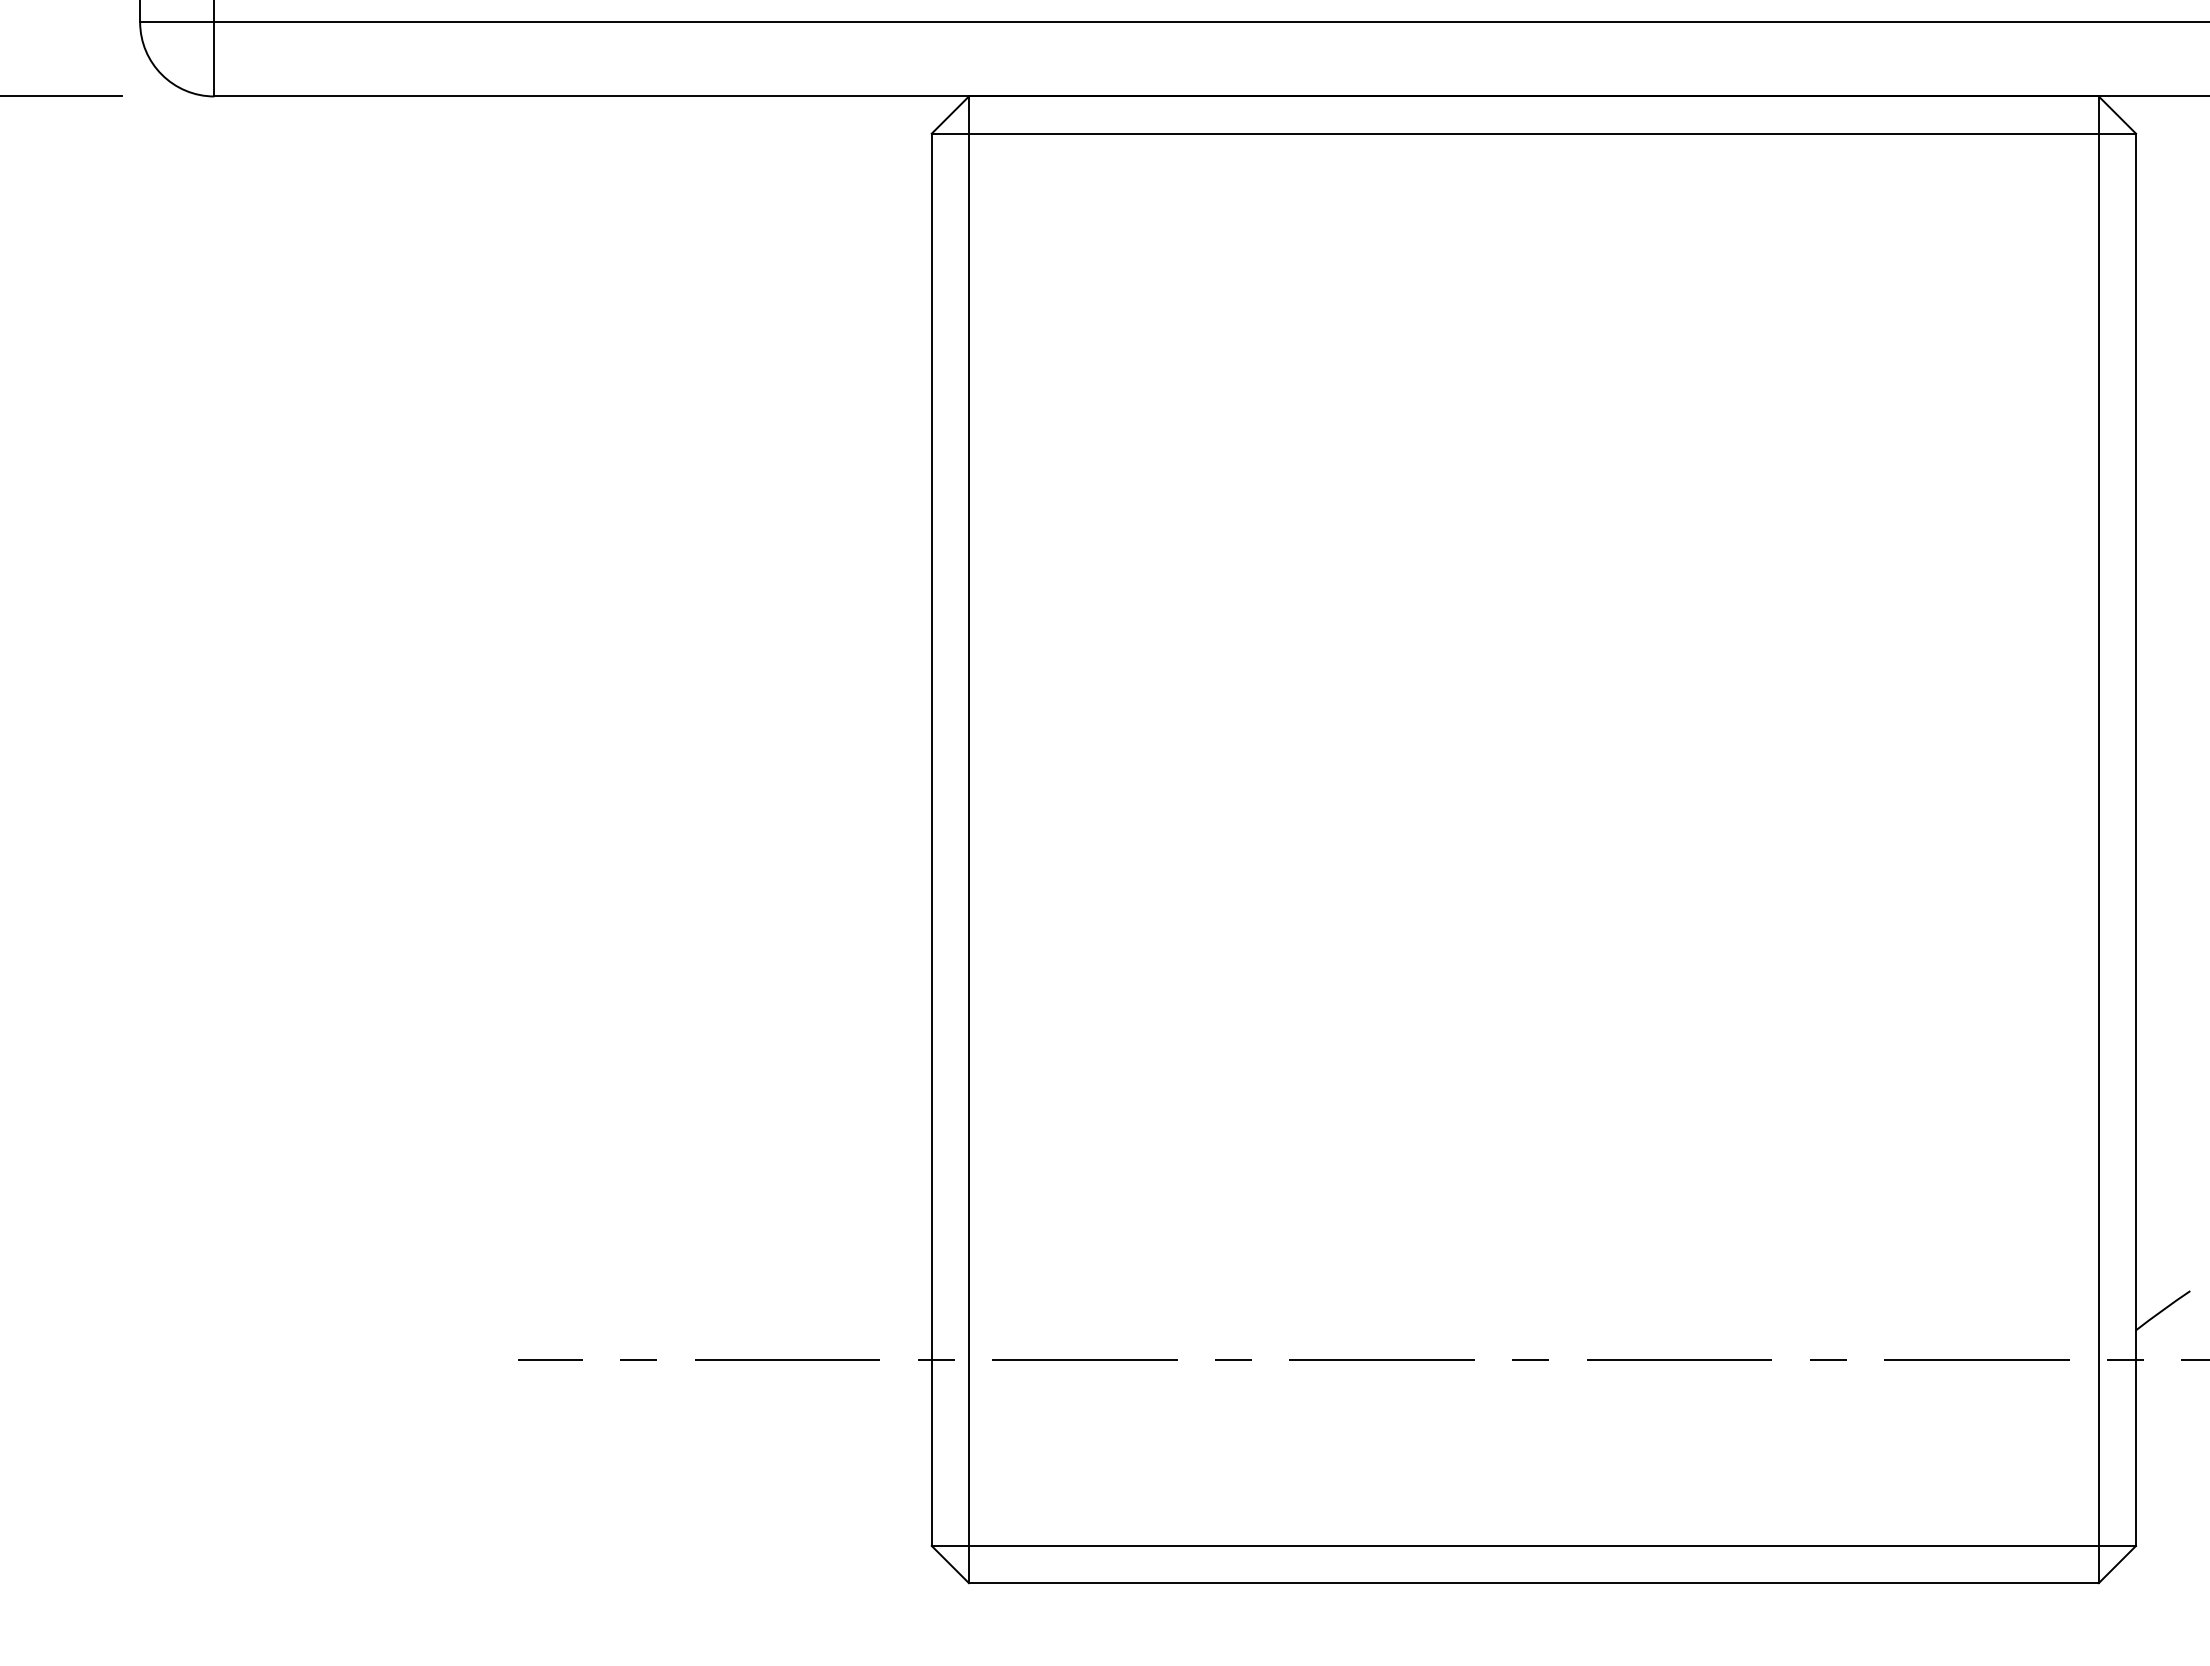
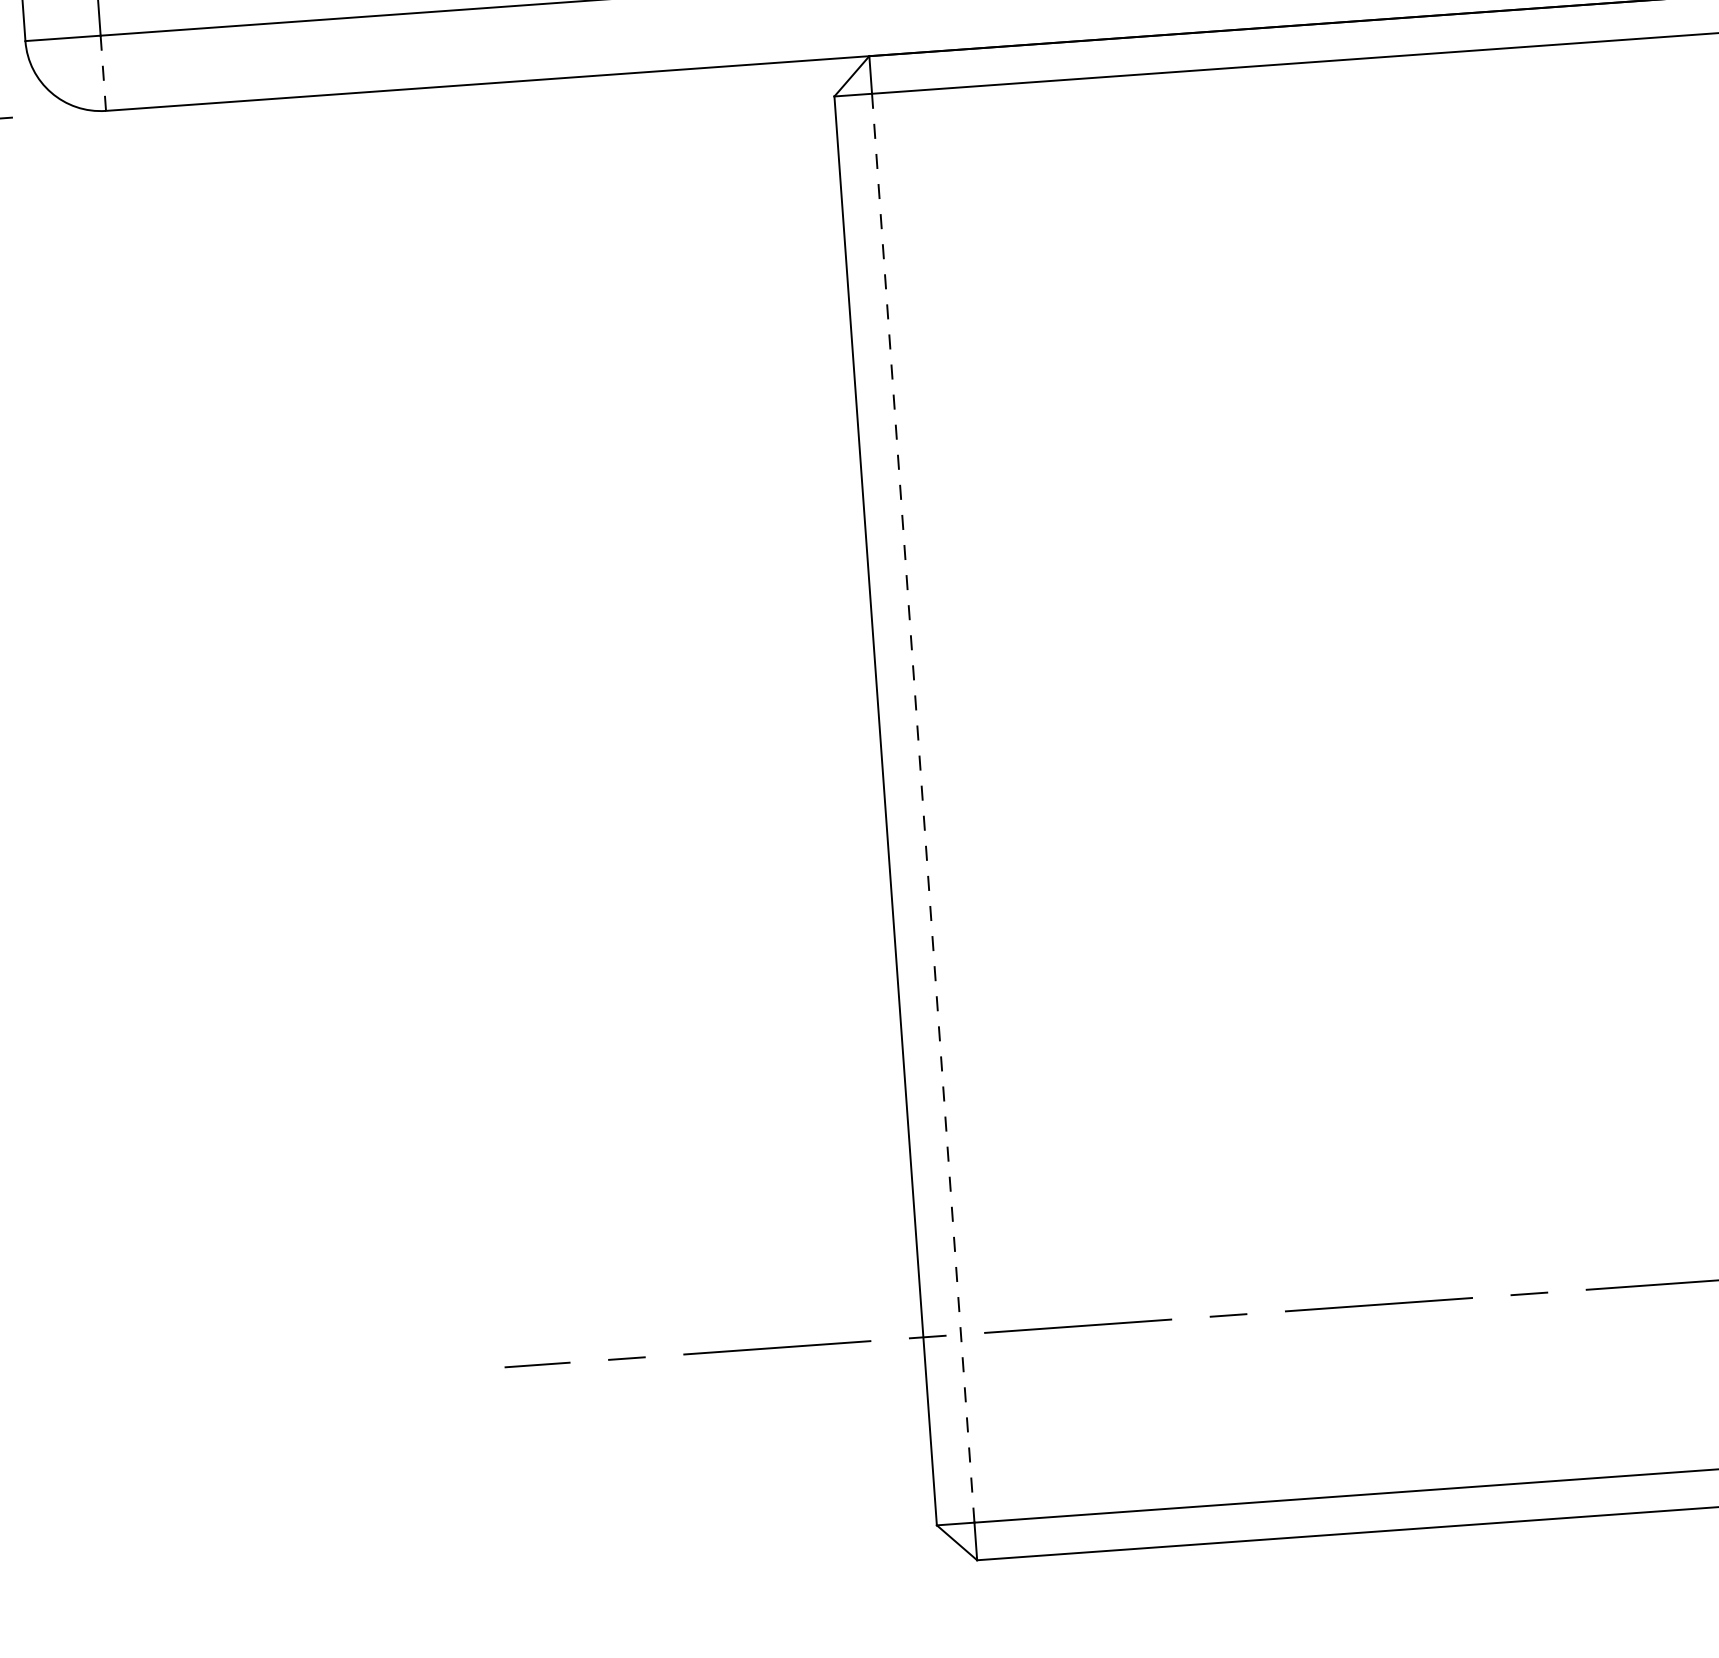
line: (214, 58) -> (103, 72), solid -> dashed
line: (968, 840) -> (922, 808), solid -> dashed

